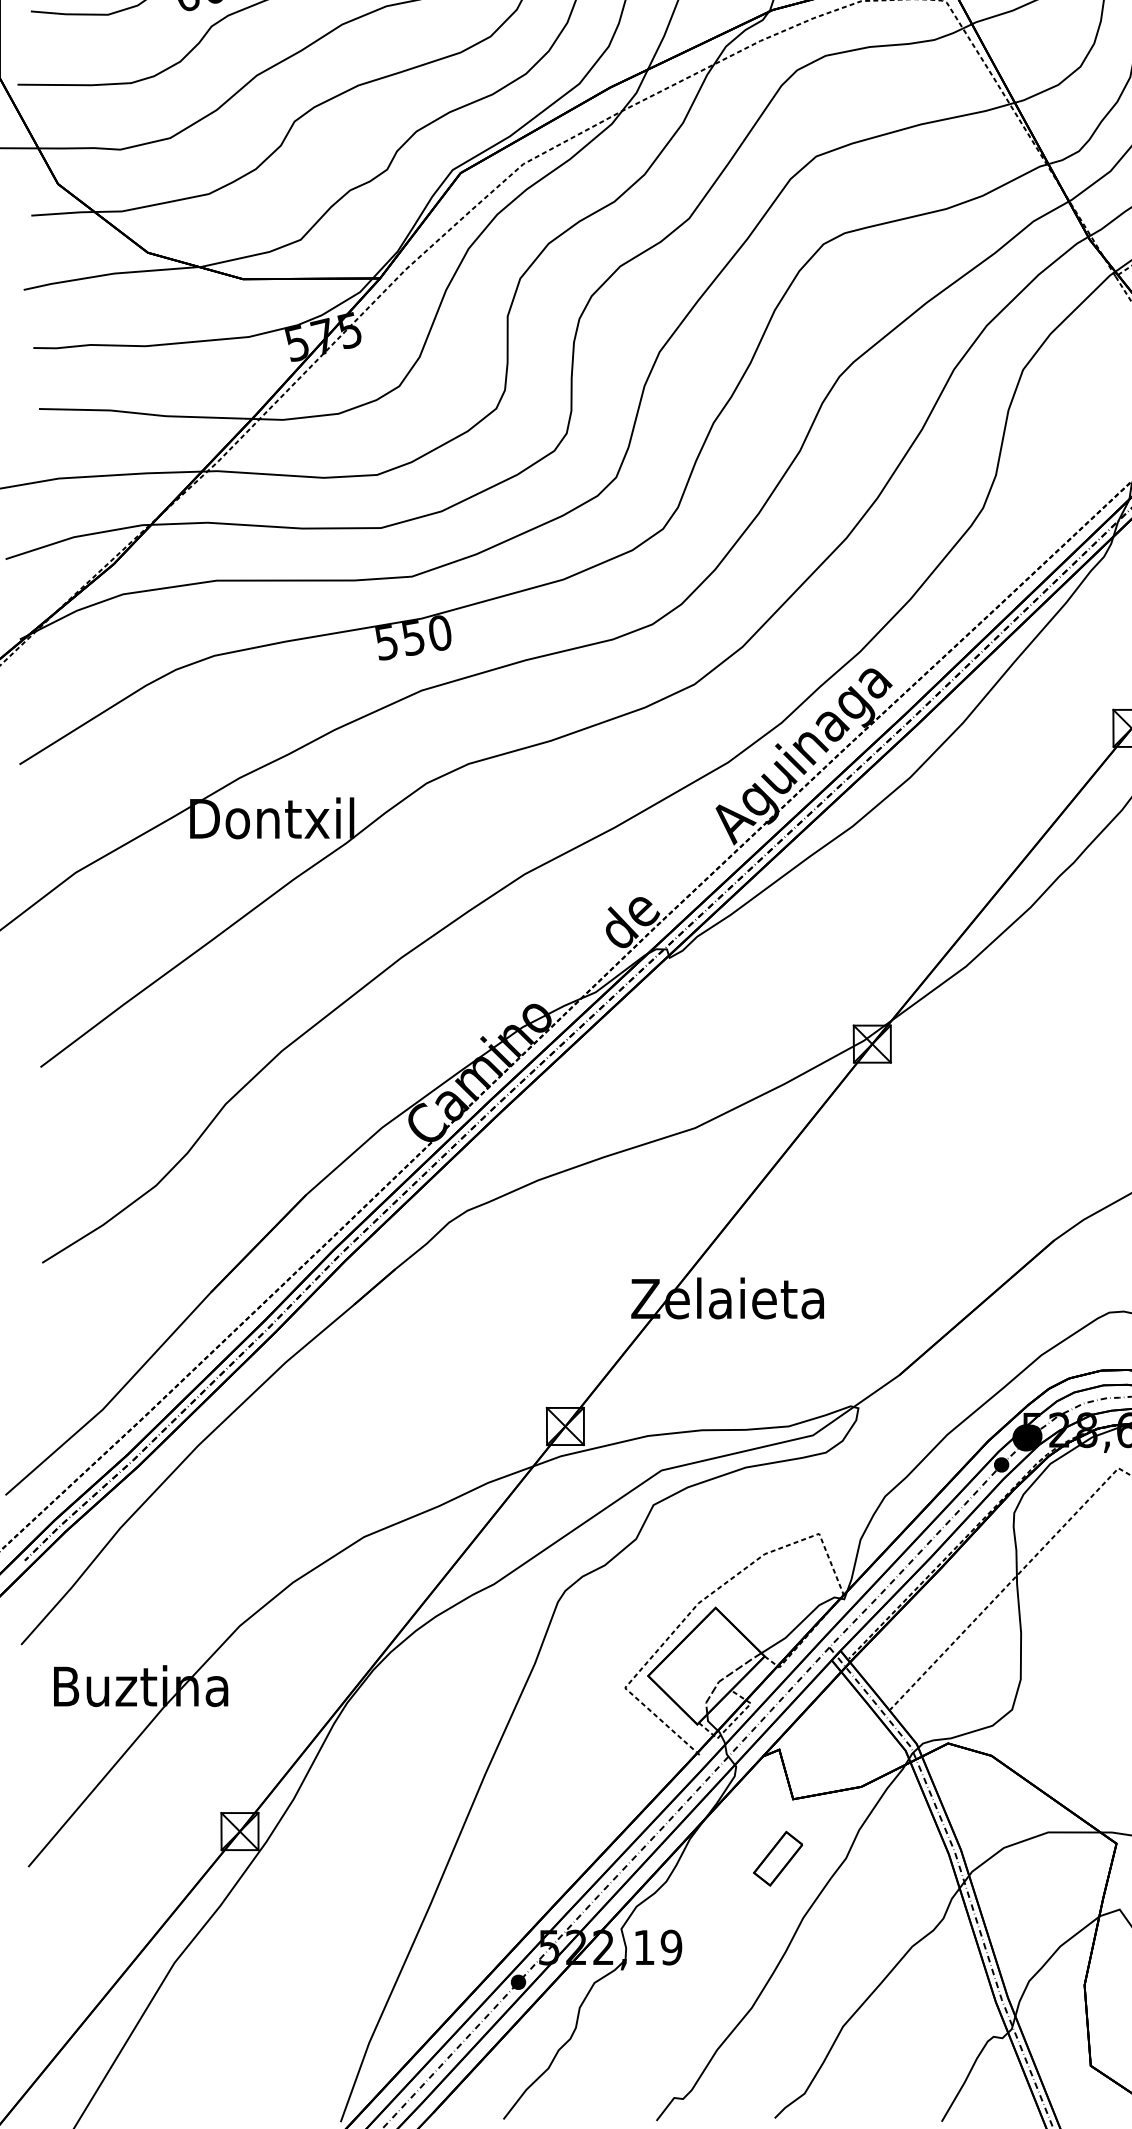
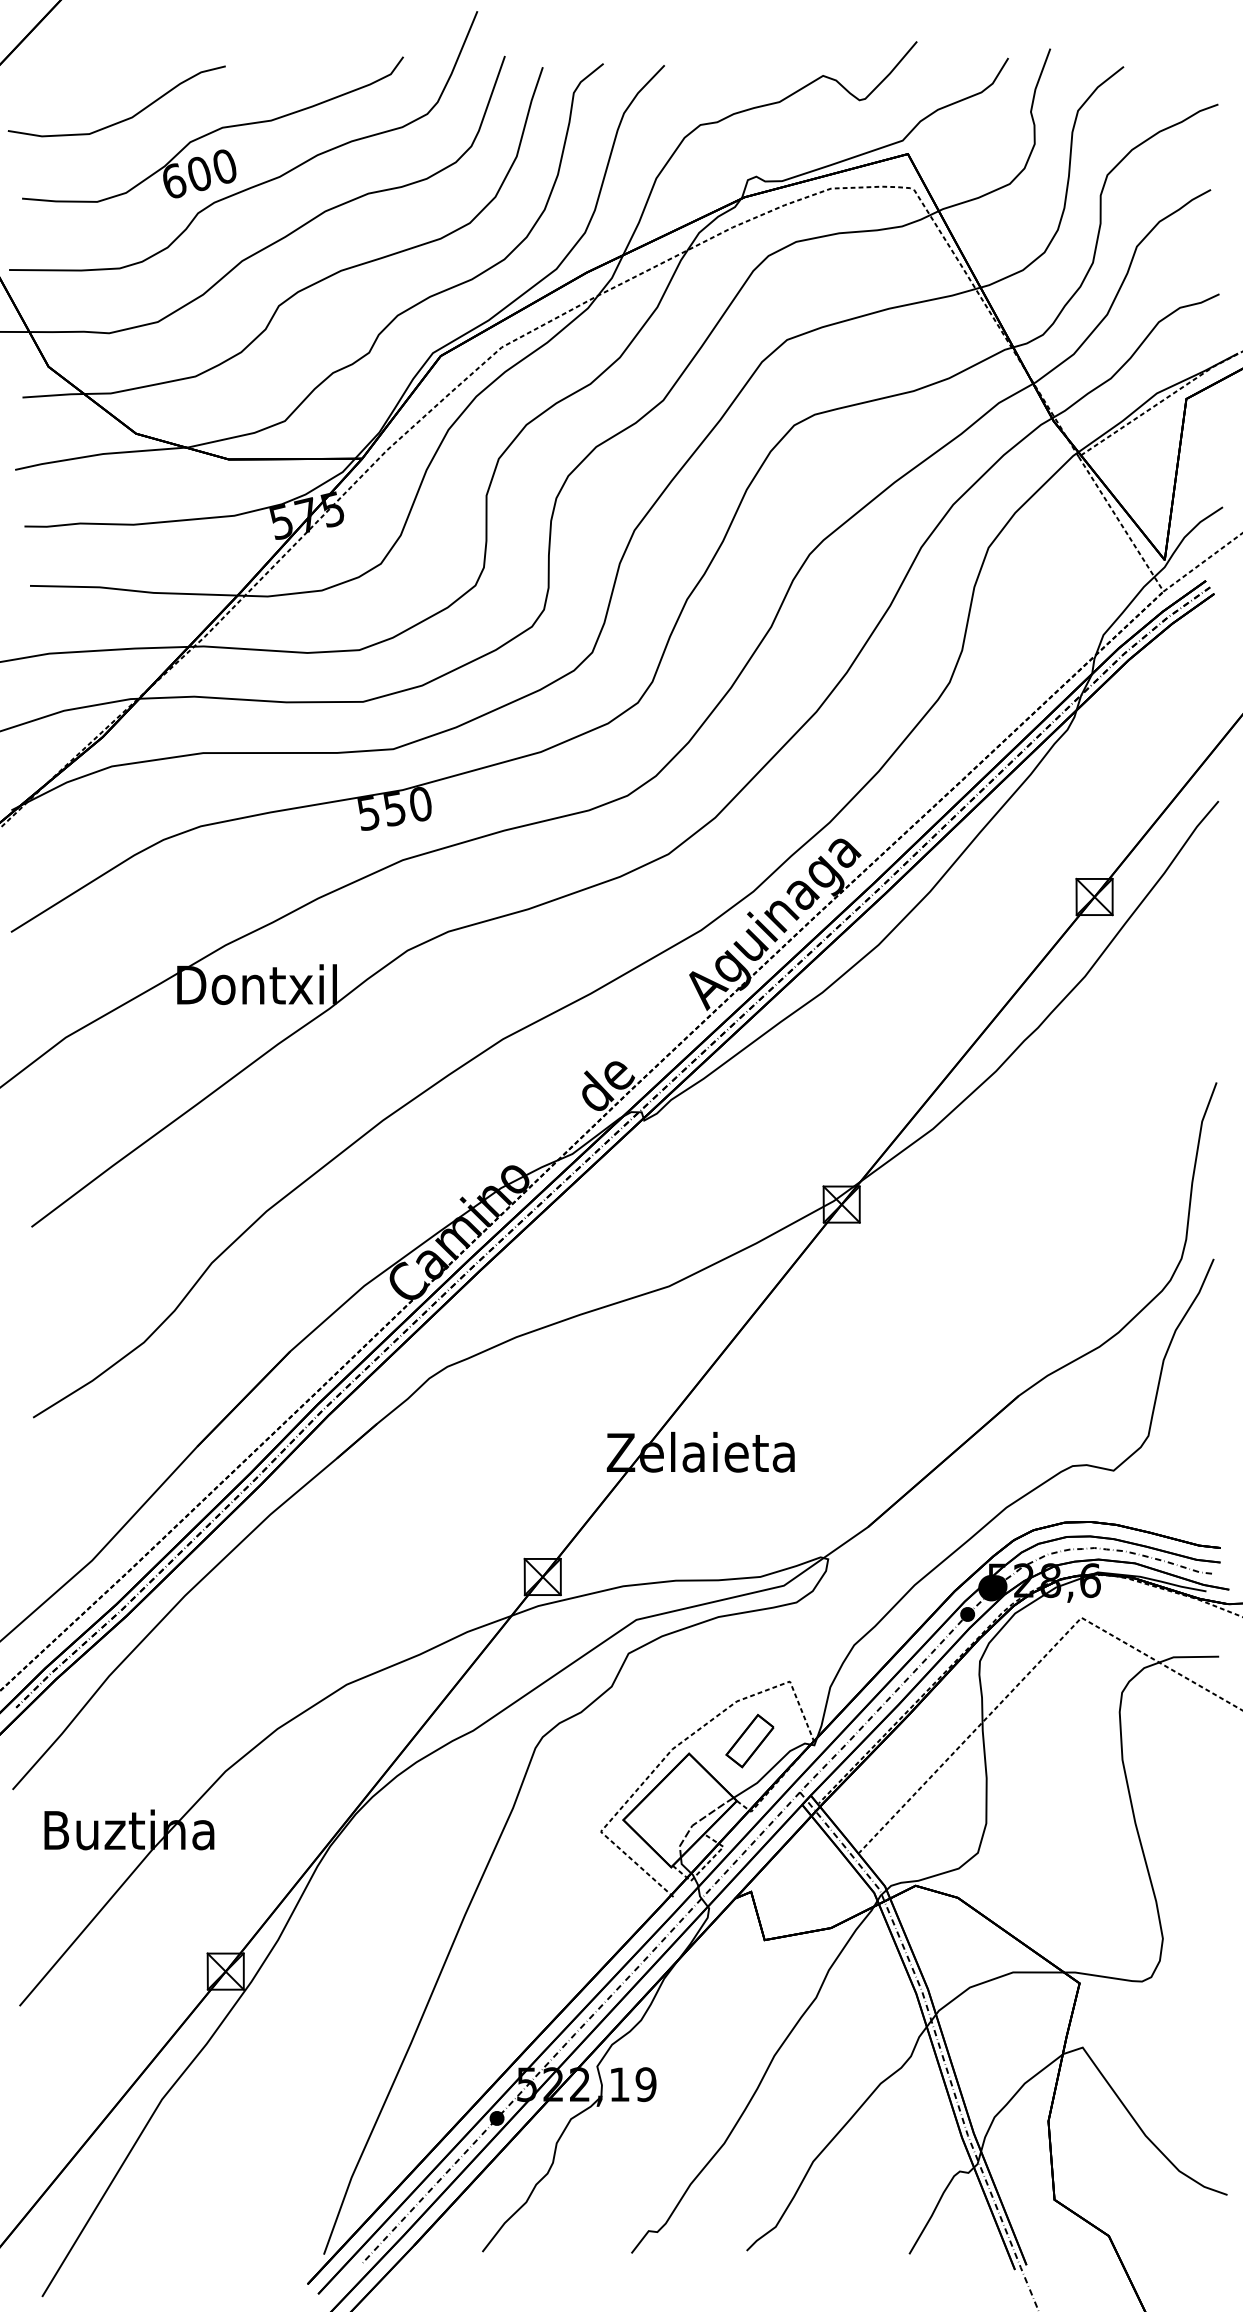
part: (777, 1859) -> (749, 1741), moved

